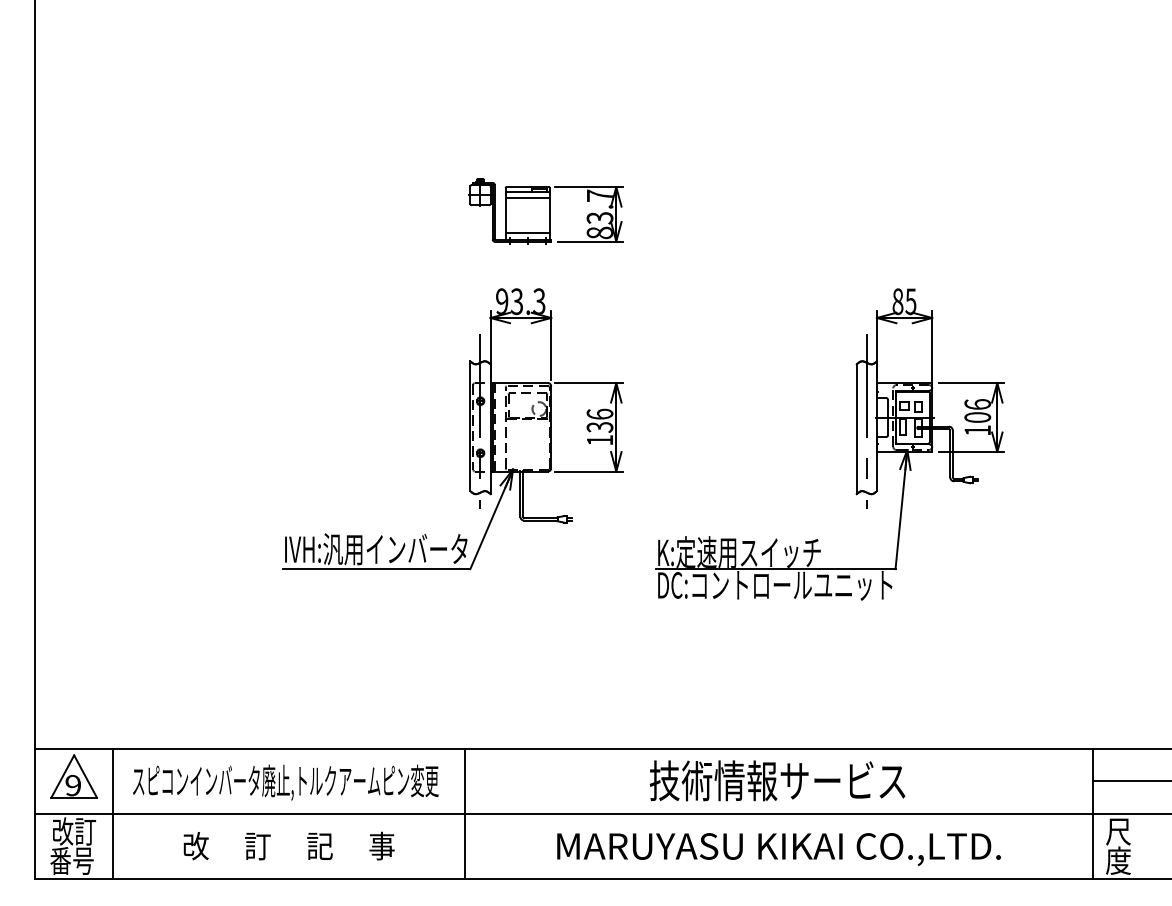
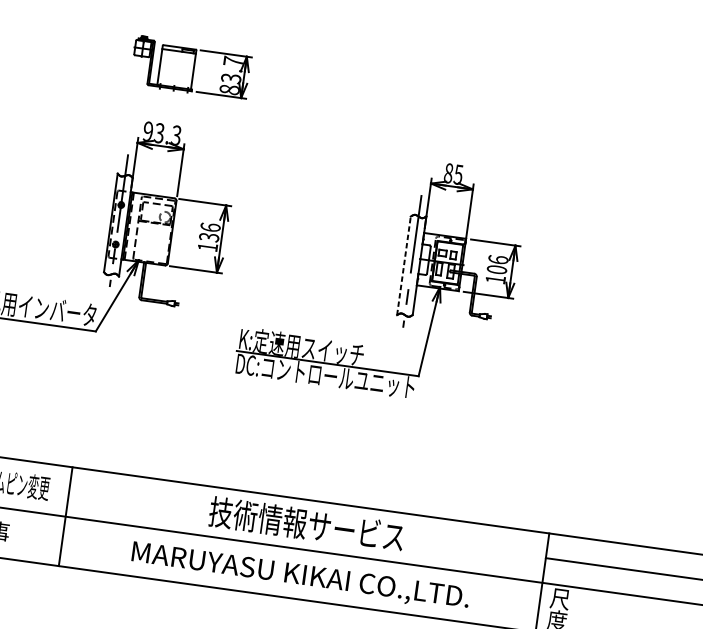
line: (527, 197) -> (178, 55), removed
line: (527, 233) -> (174, 82), removed
line: (856, 429) -> (403, 266), solid -> dashed

